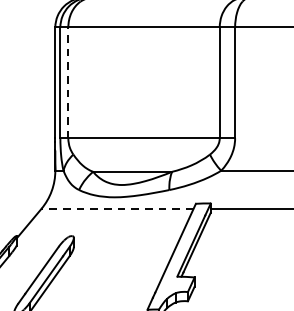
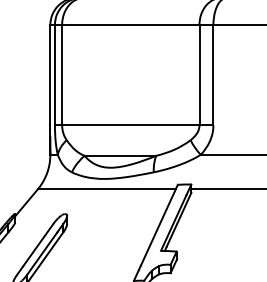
line: (68, 82) -> (62, 74), dashed -> solid
line: (117, 208) -> (106, 189), dashed -> solid

